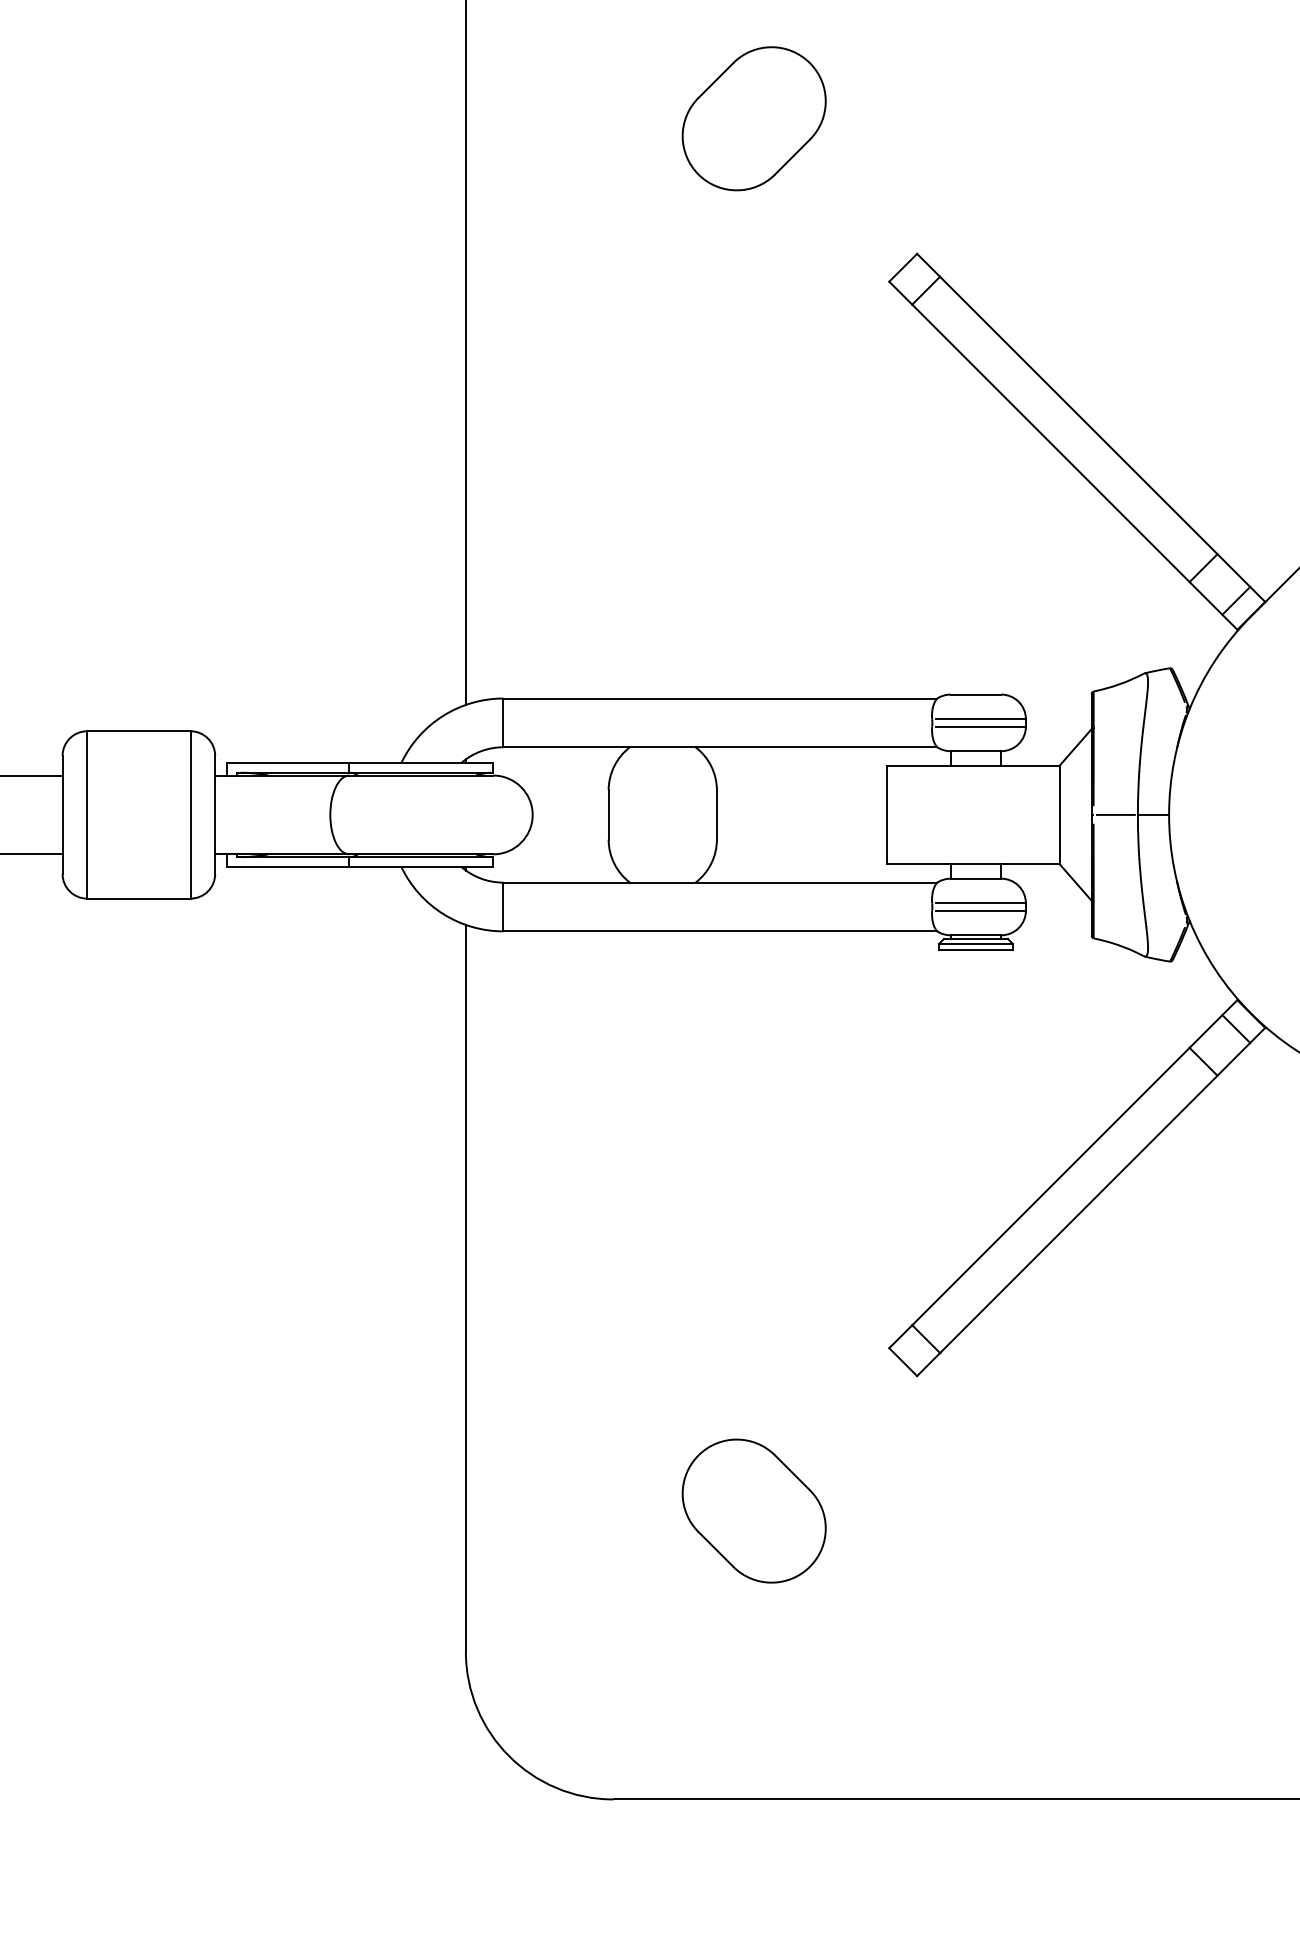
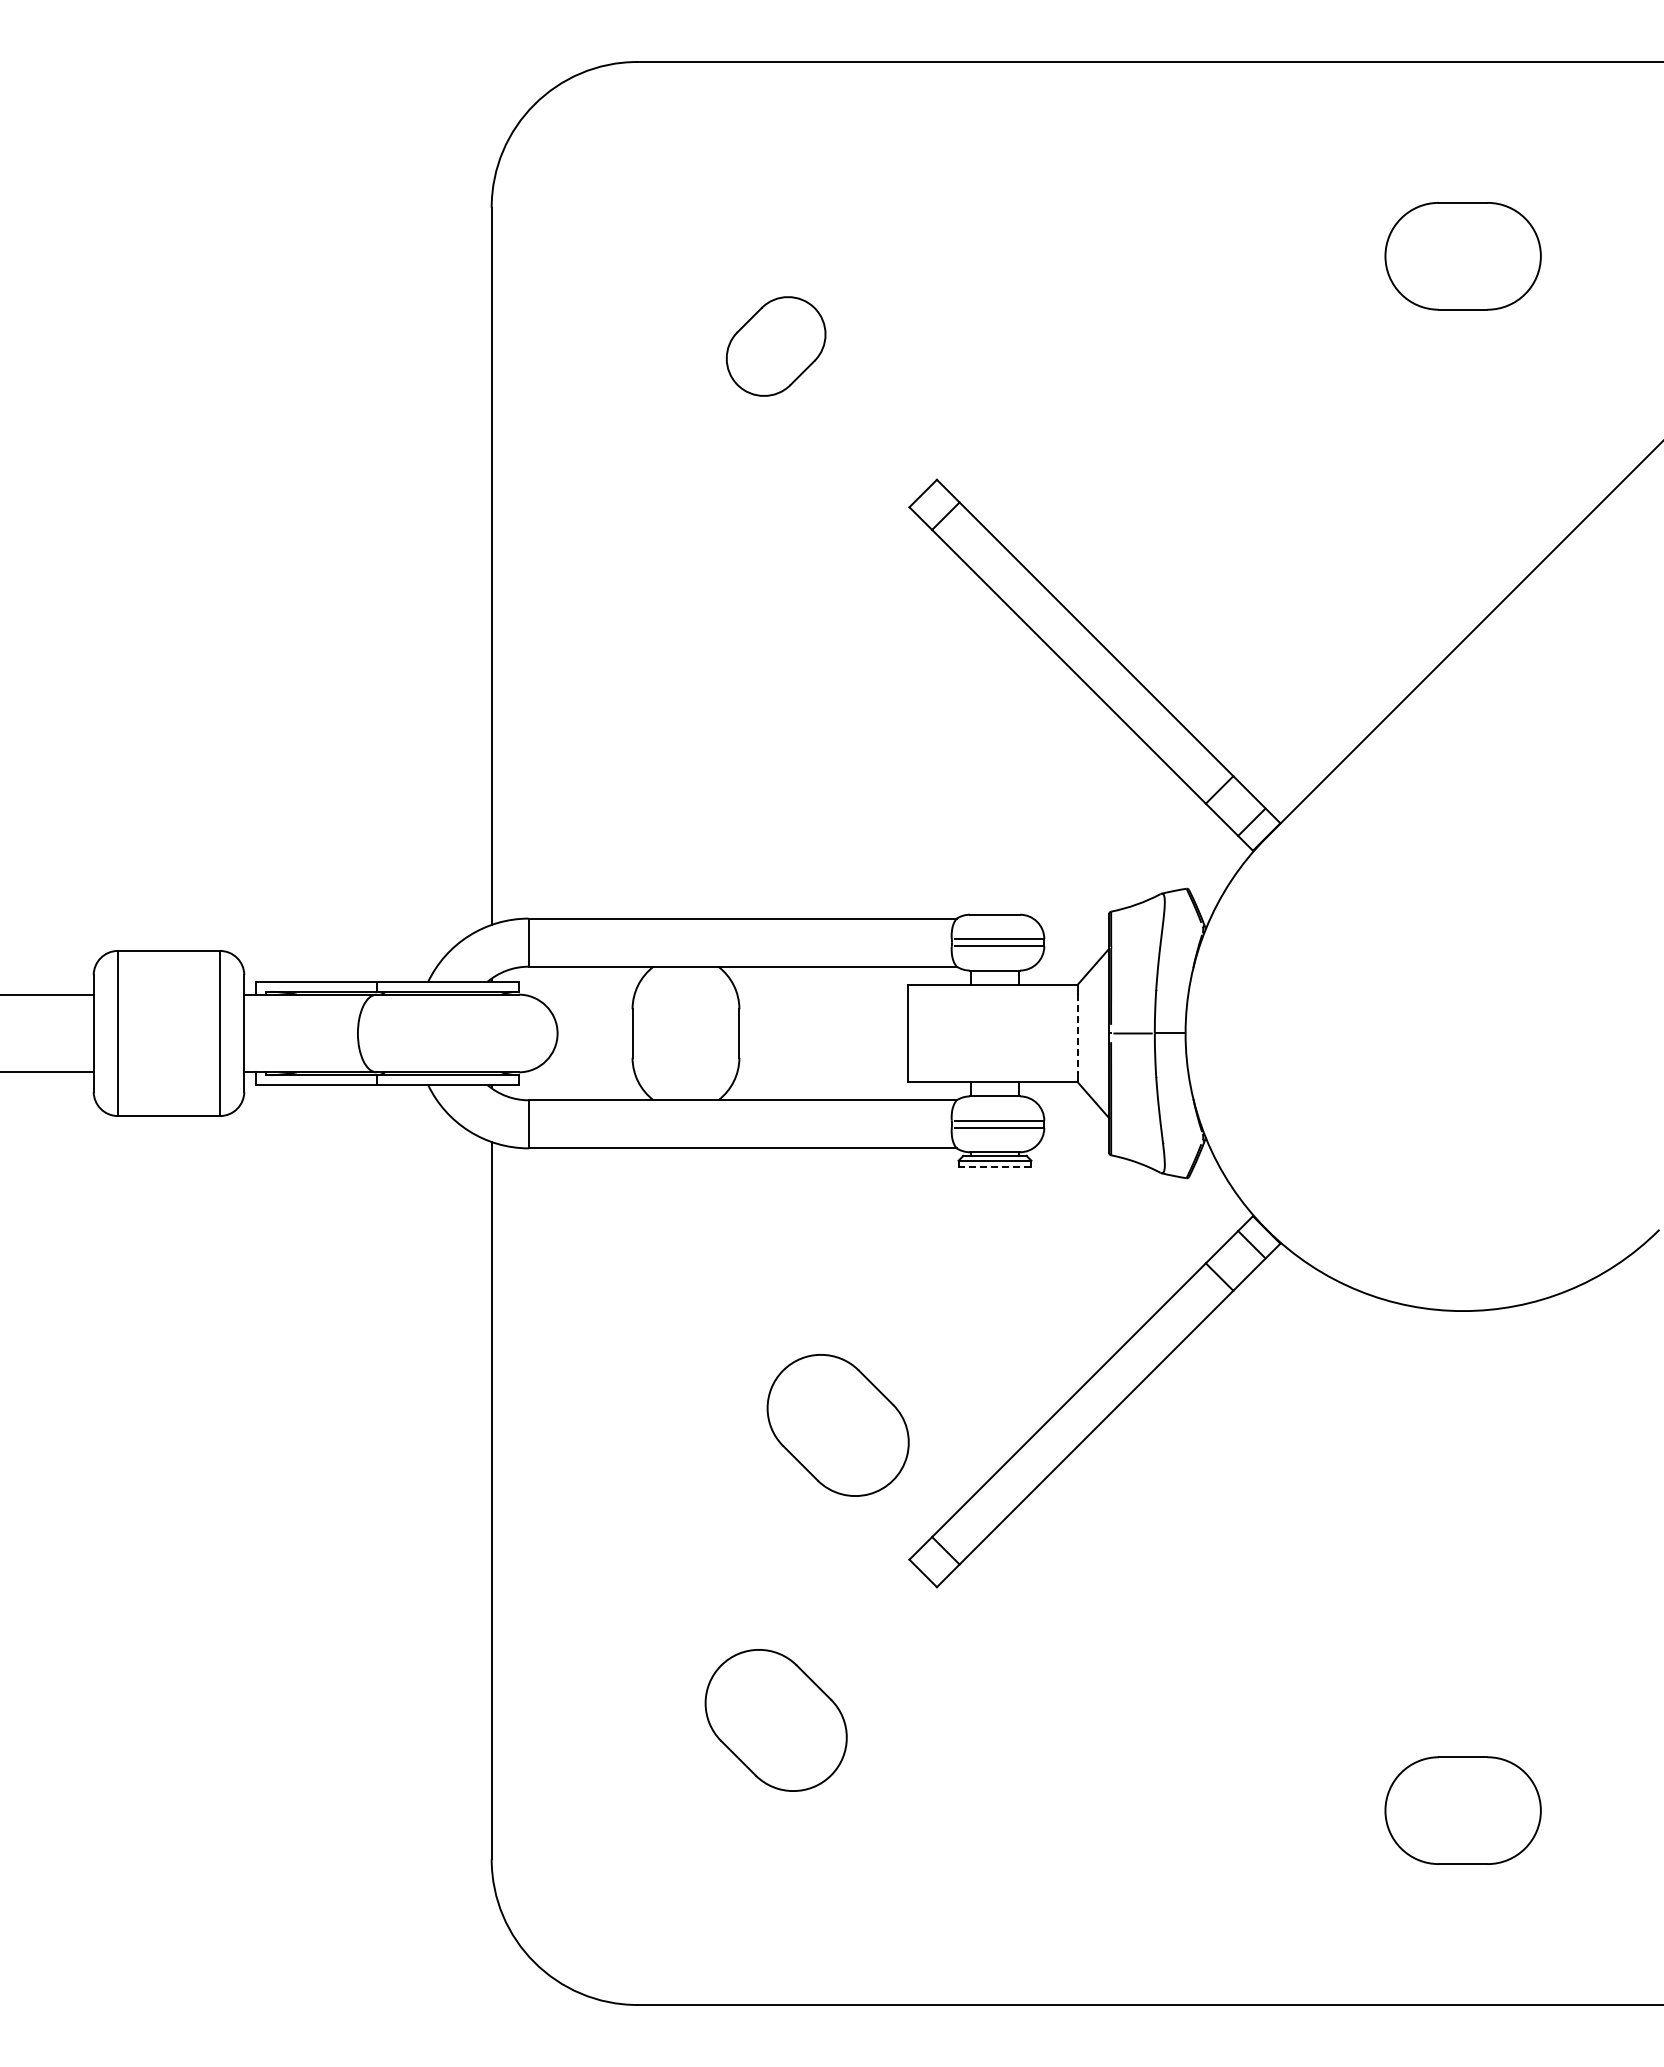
part: (753, 118) -> (775, 346), size x0.7
line: (1059, 814) -> (1077, 1033), solid -> dashed
line: (975, 949) -> (994, 1166), solid -> dashed
part: (816, 1212) -> (837, 1425), added

